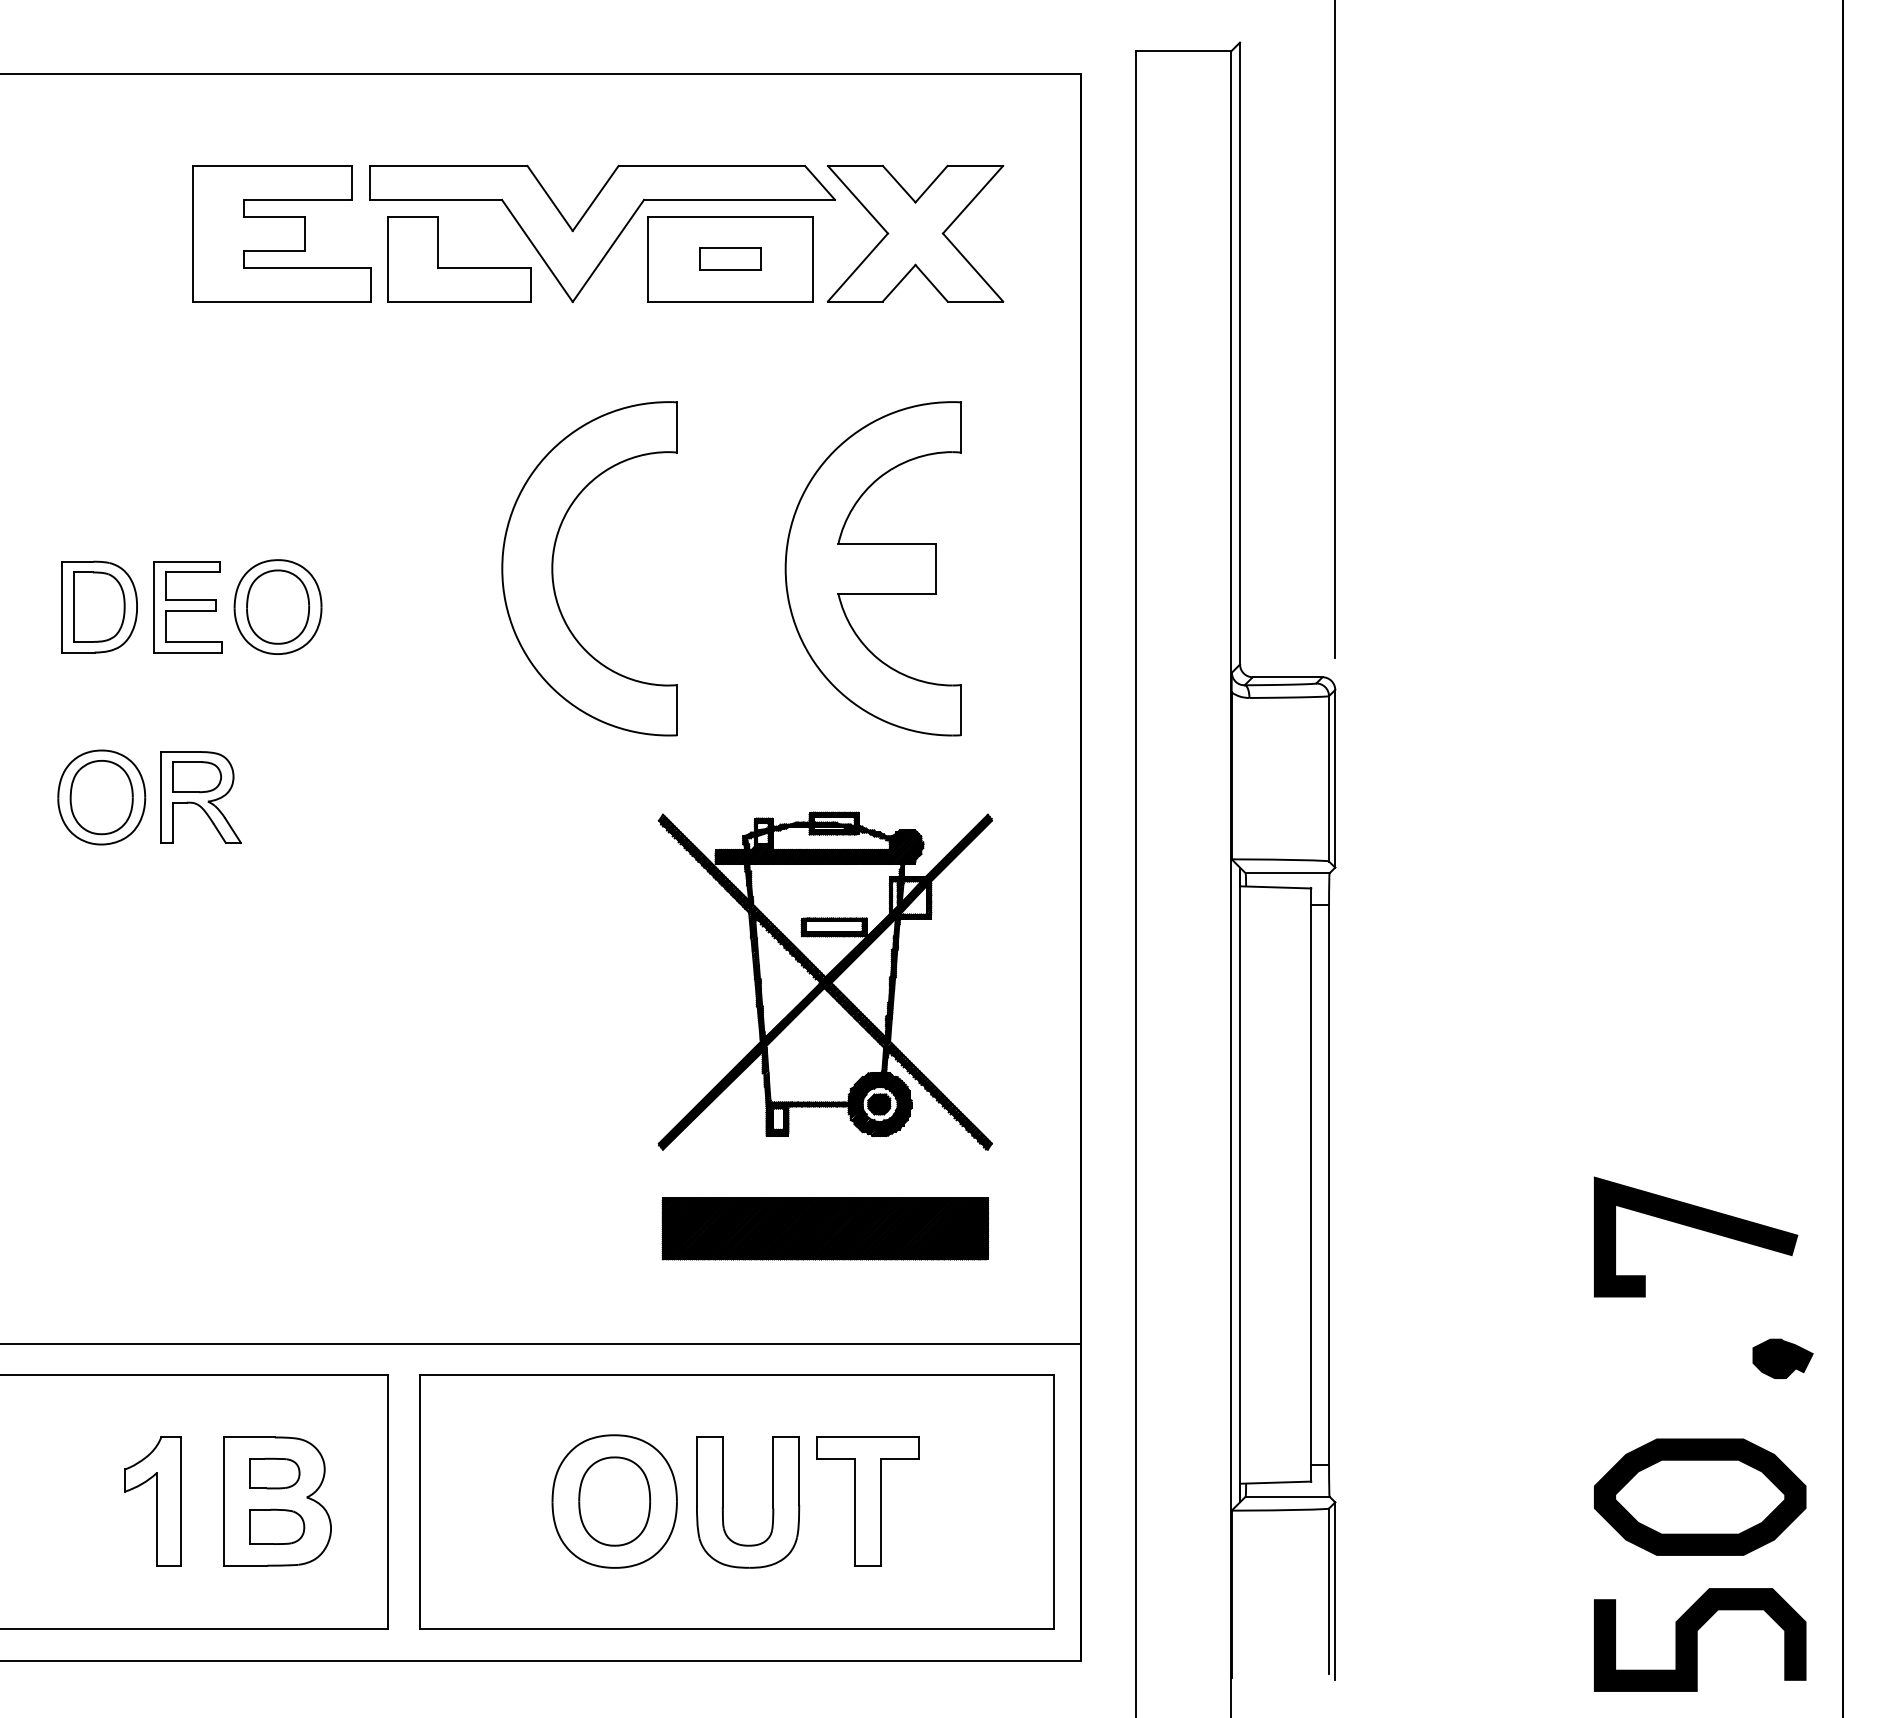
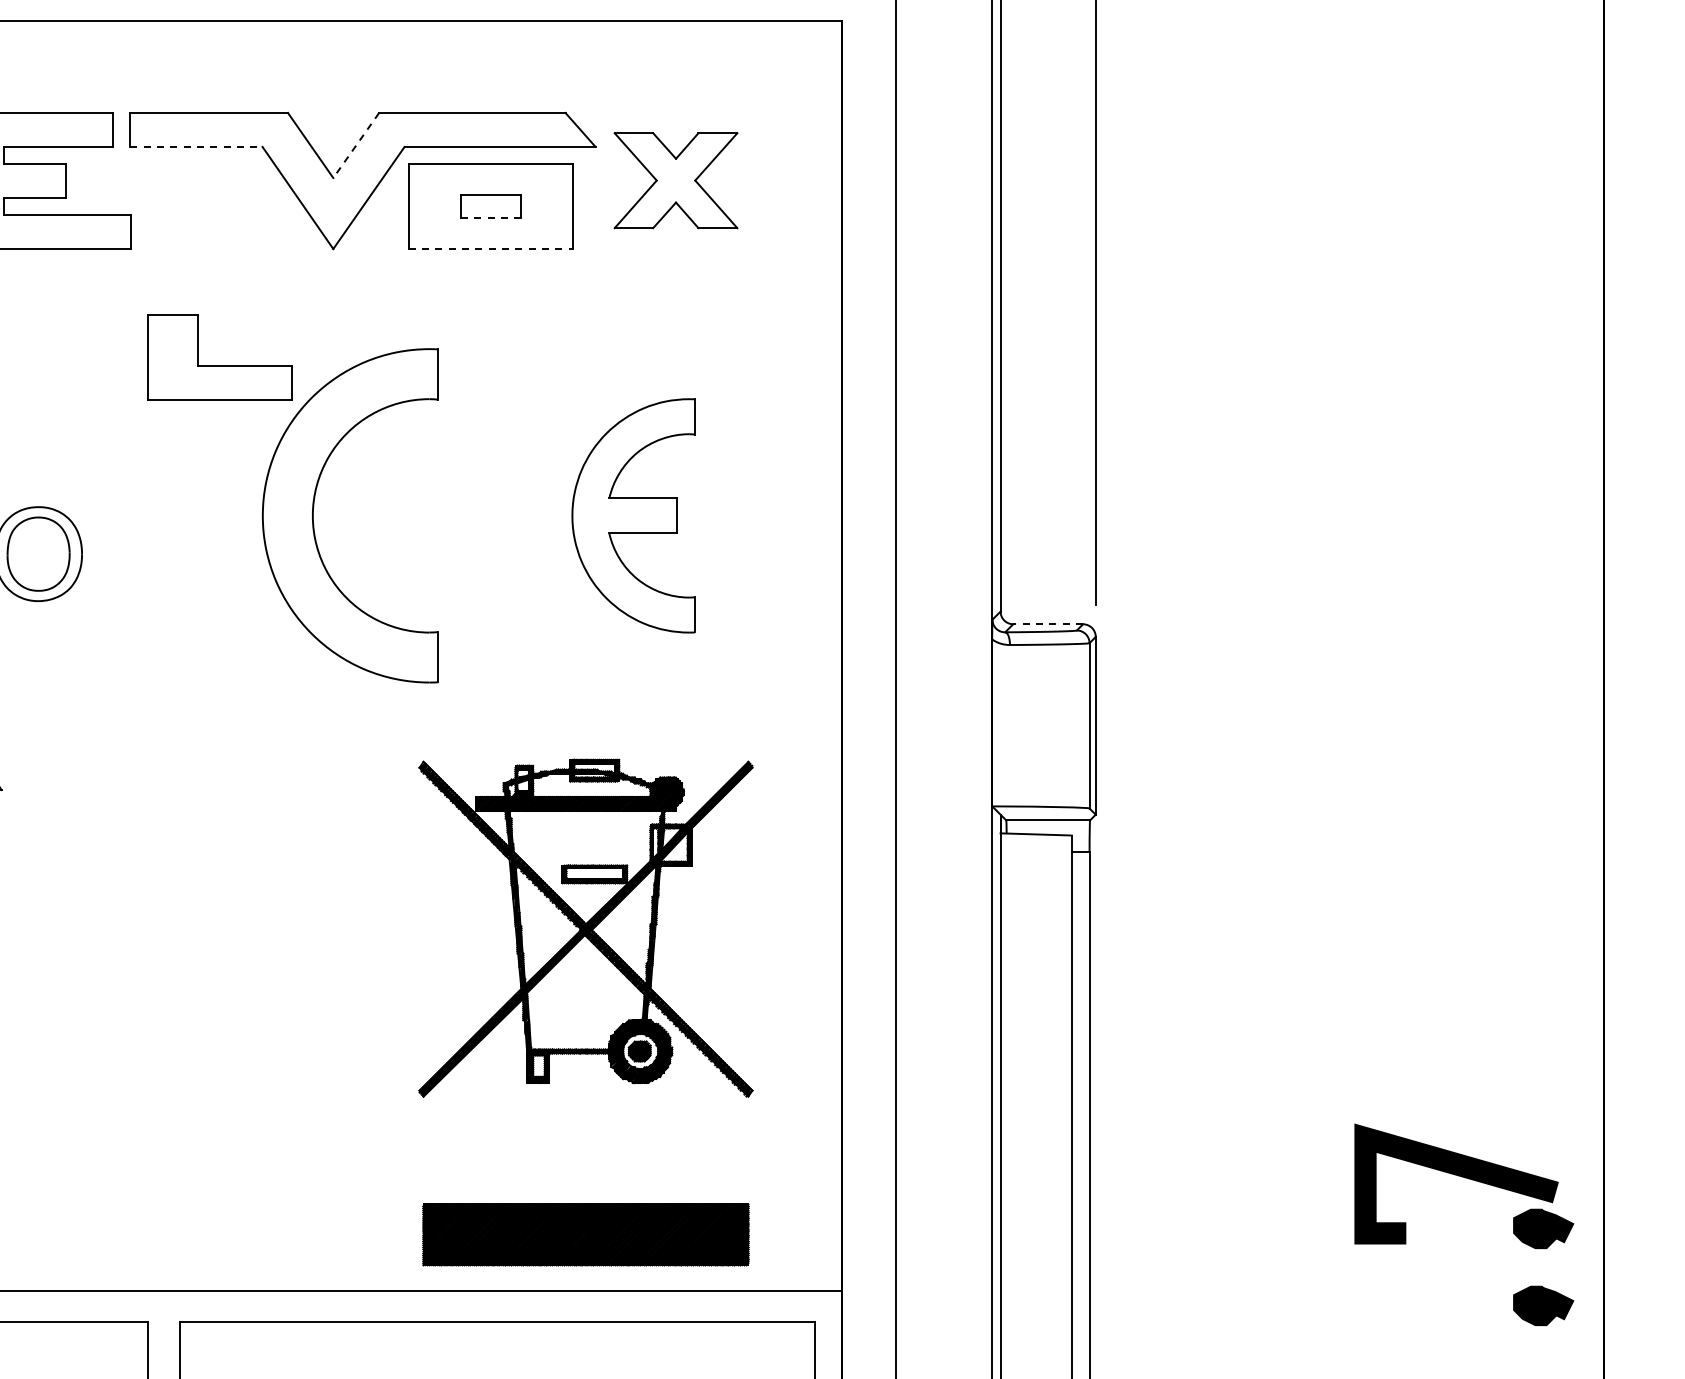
line: (595, 198) -> (356, 145), solid -> dashed
line: (436, 199) -> (197, 146), solid -> dashed
part: (915, 233) -> (676, 180), size x0.7
part: (459, 267) -> (220, 365), moved
line: (729, 270) -> (490, 217), solid -> dashed
line: (730, 301) -> (491, 248), solid -> dashed
part: (872, 568) -> (633, 515), size x0.7
line: (1287, 677) -> (1048, 624), solid -> dashed
part: (825, 1228) -> (586, 1234), moved
part: (1782, 1281) -> (1543, 1228), added

